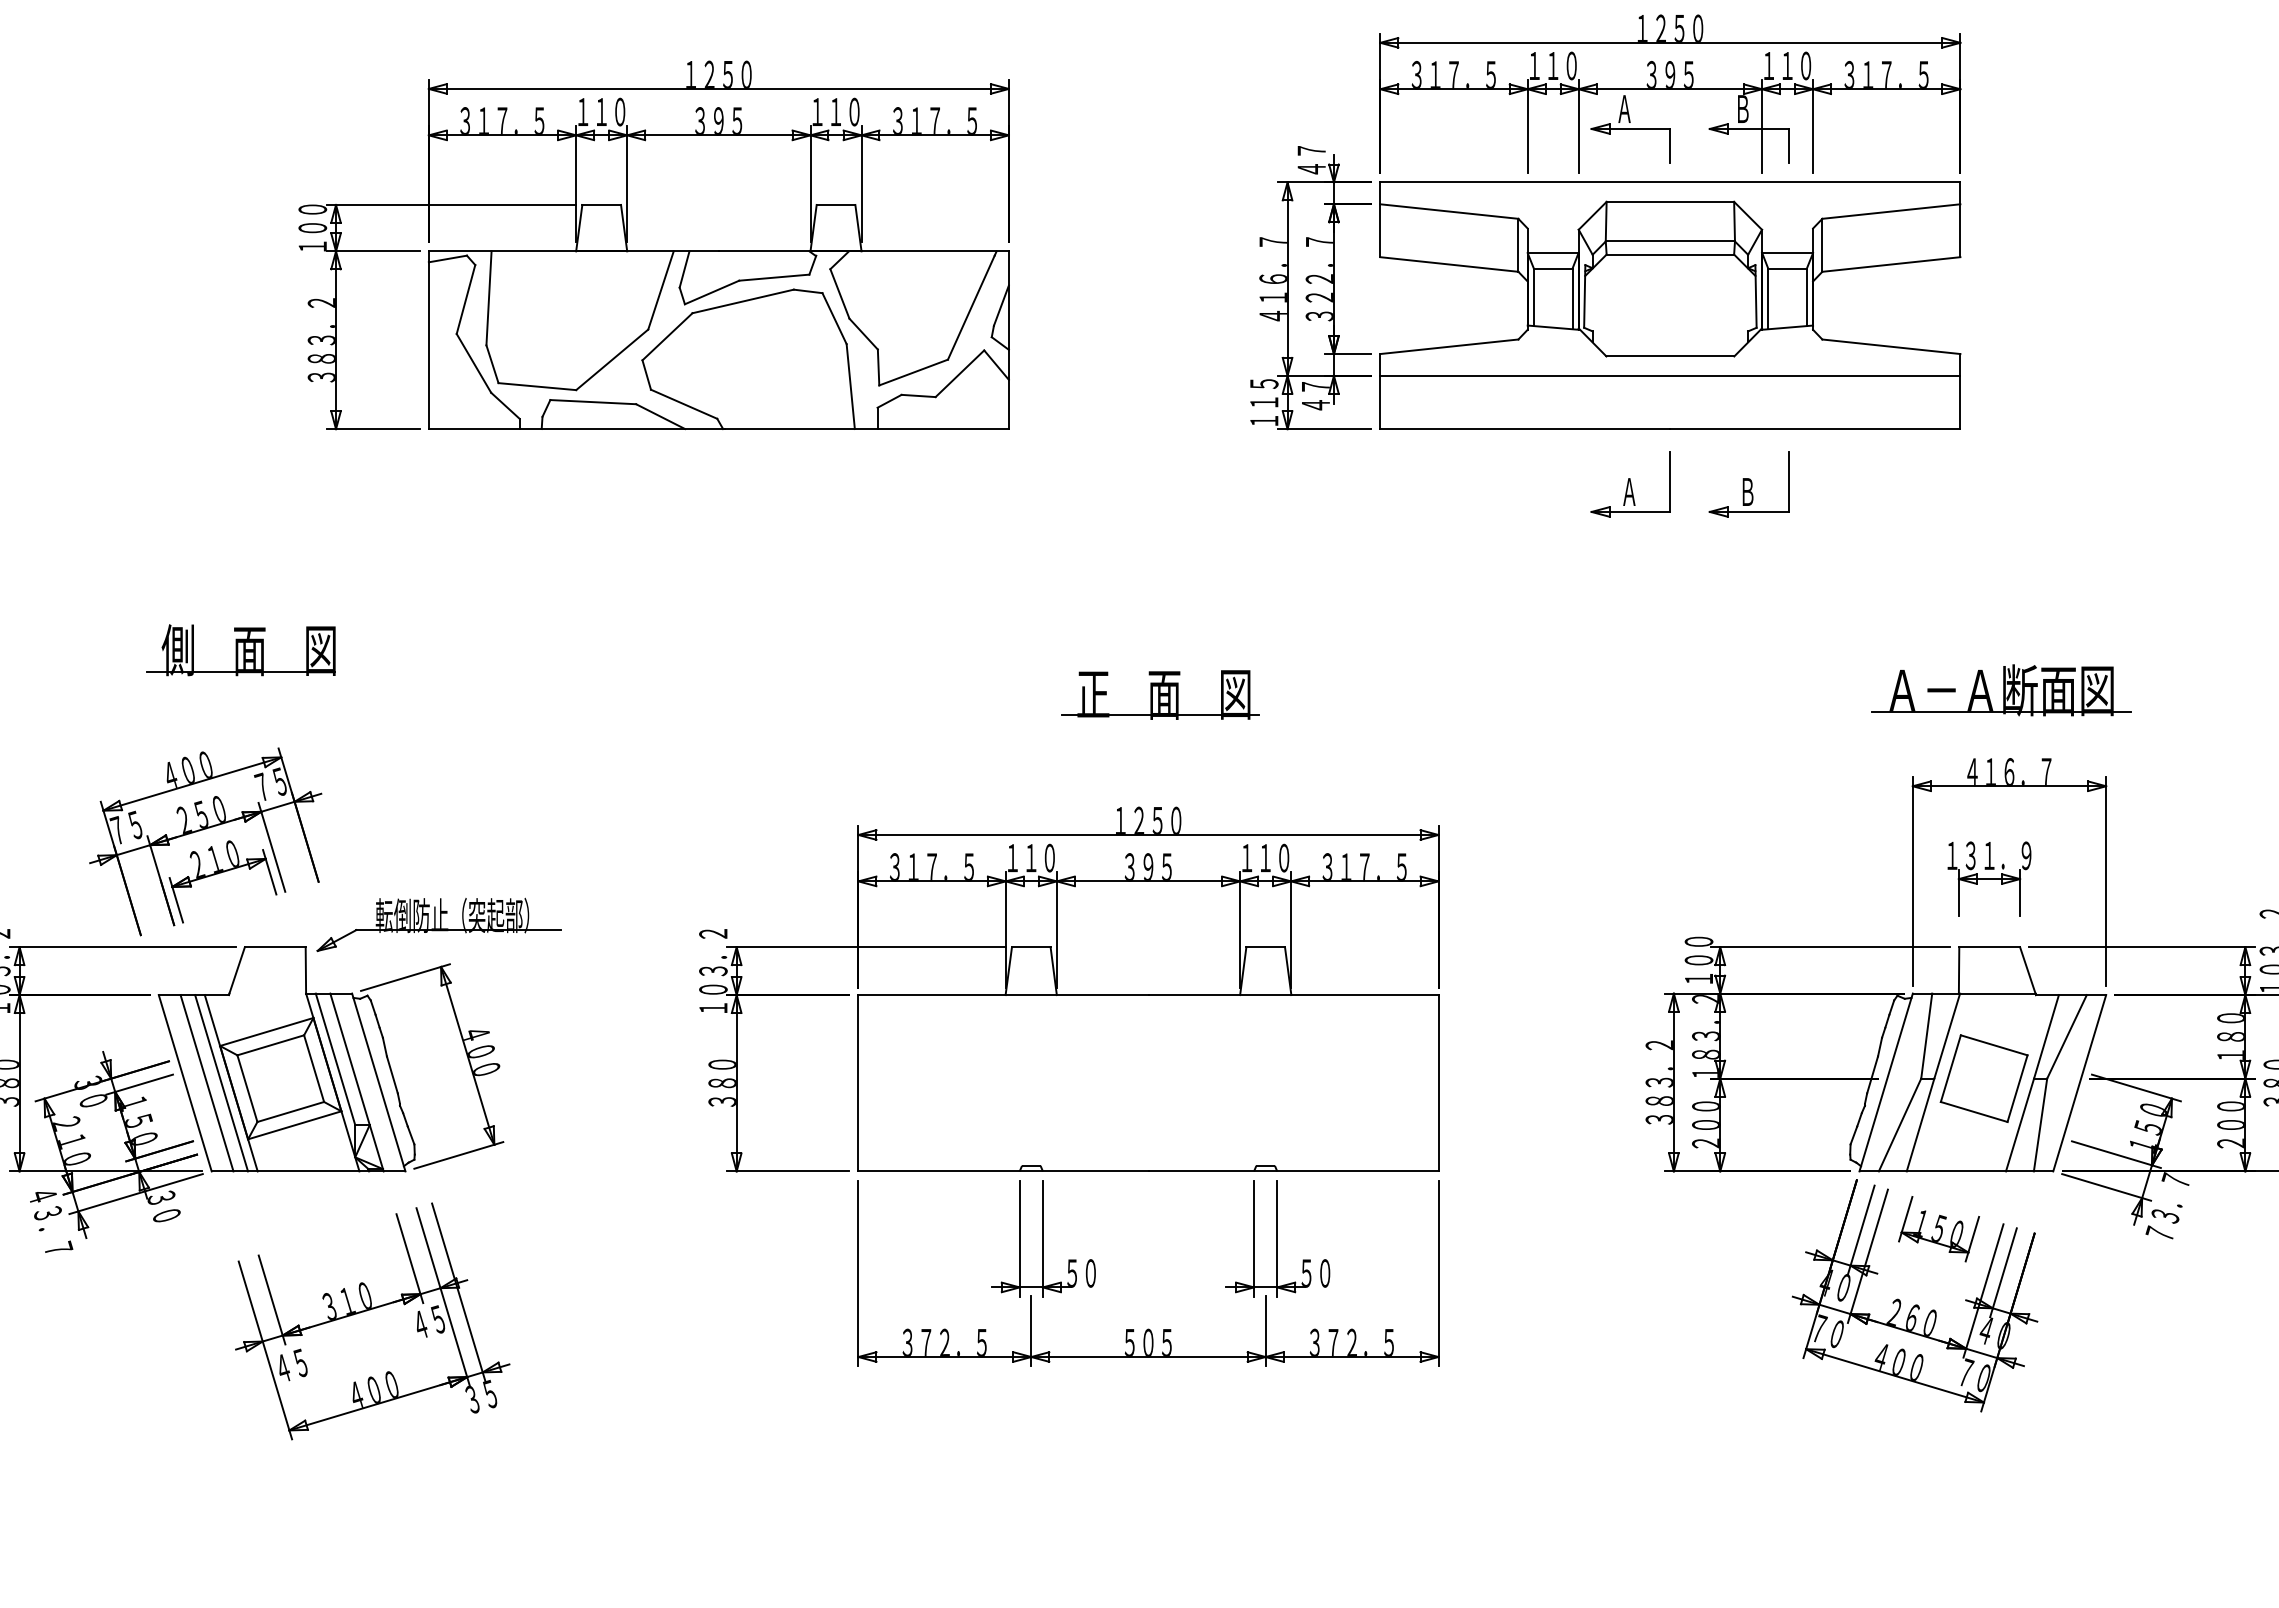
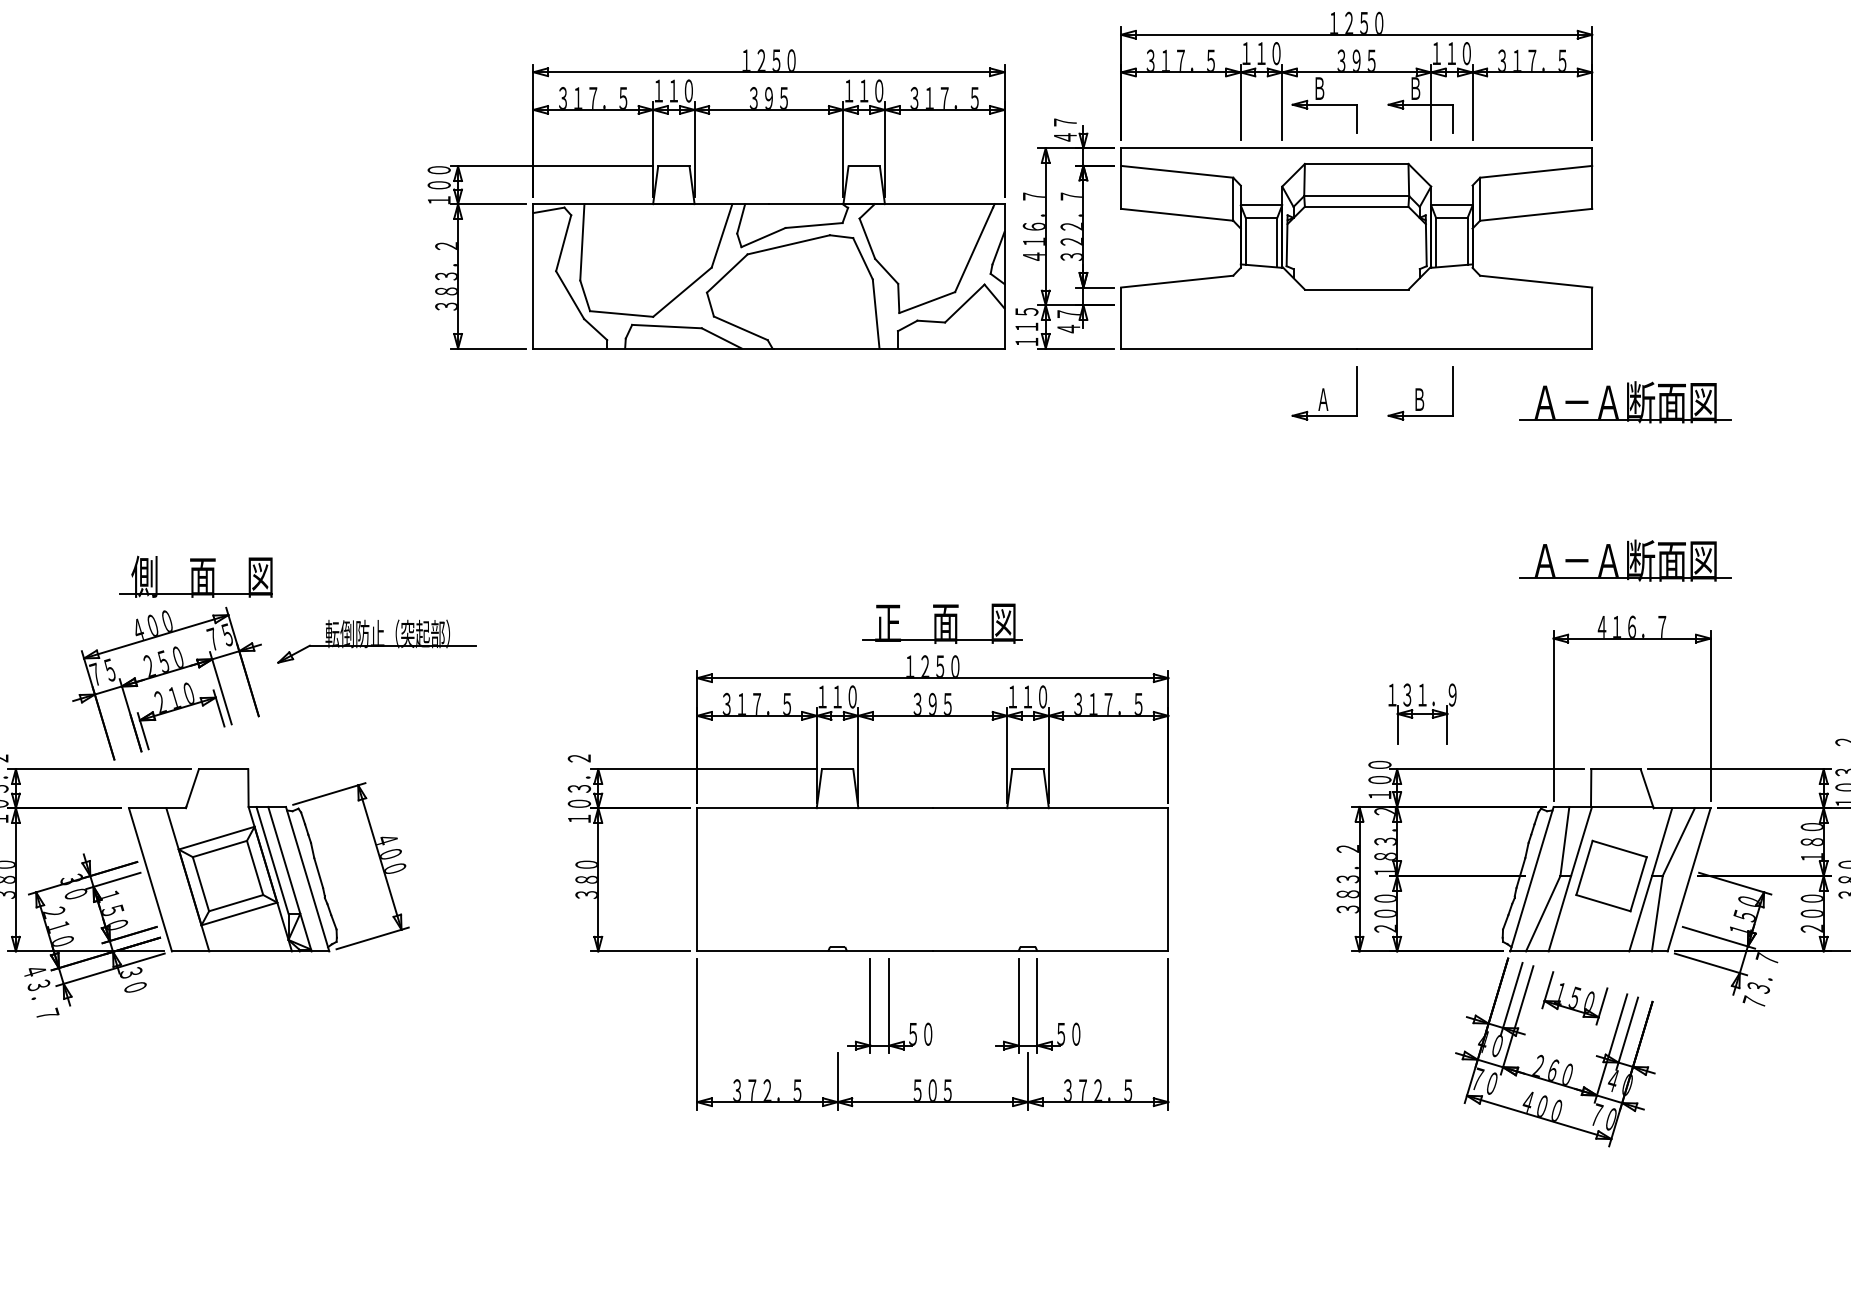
text: (1624, 108) -> (1319, 88), Ａ -> Ｂ
part: (653, 245) -> (715, 199), moved
line: (1670, 375) -> (1356, 304), removed
part: (2001, 495) -> (1625, 402), added
part: (240, 650) -> (195, 577), moved
part: (1160, 694) -> (942, 623), moved
part: (1989, 878) -> (1422, 713), moved
part: (438, 924) -> (376, 641), moved
line: (206, 1083) -> (167, 880), removed
line: (221, 1083) -> (179, 880), removed
part: (1043, 1238) -> (889, 1005), moved
part: (372, 1321) -> (302, 1073), removed

